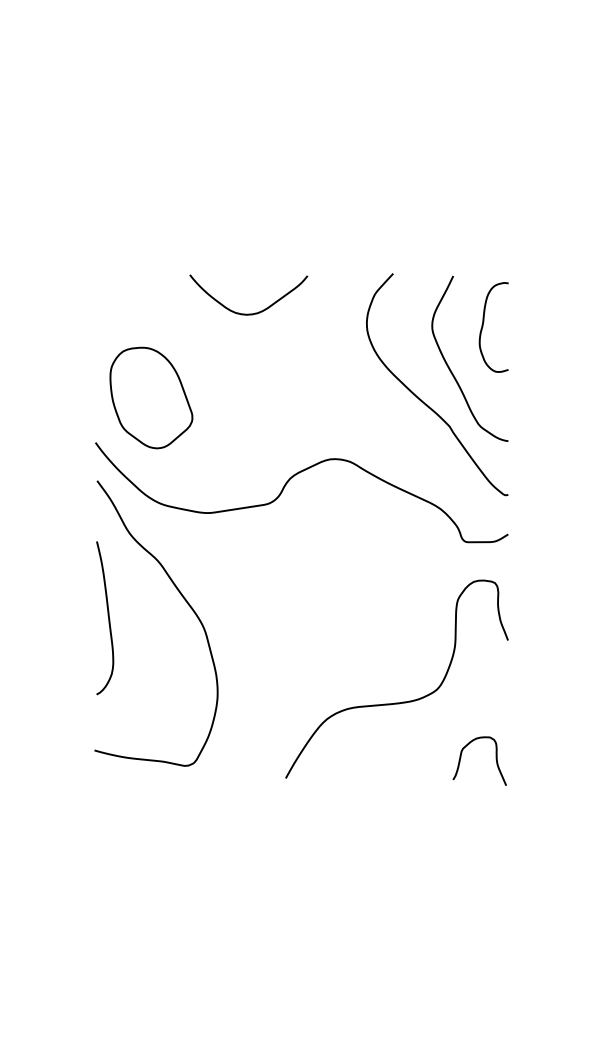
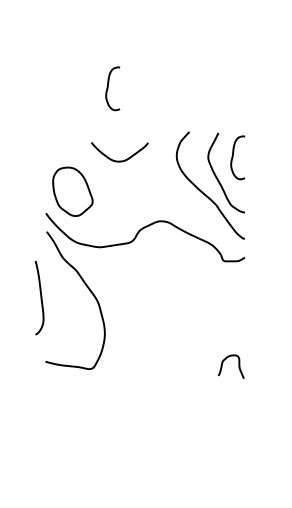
curve: (225, 183) -> (108, 88), added
curve: (248, 312) -> (119, 160), moved
curve: (106, 619) -> (40, 298), moved
curve: (401, 700) -> (193, 337), removed

